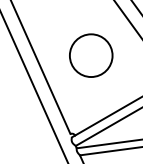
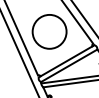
circle: (91, 54) -> (49, 31), size x1.43

